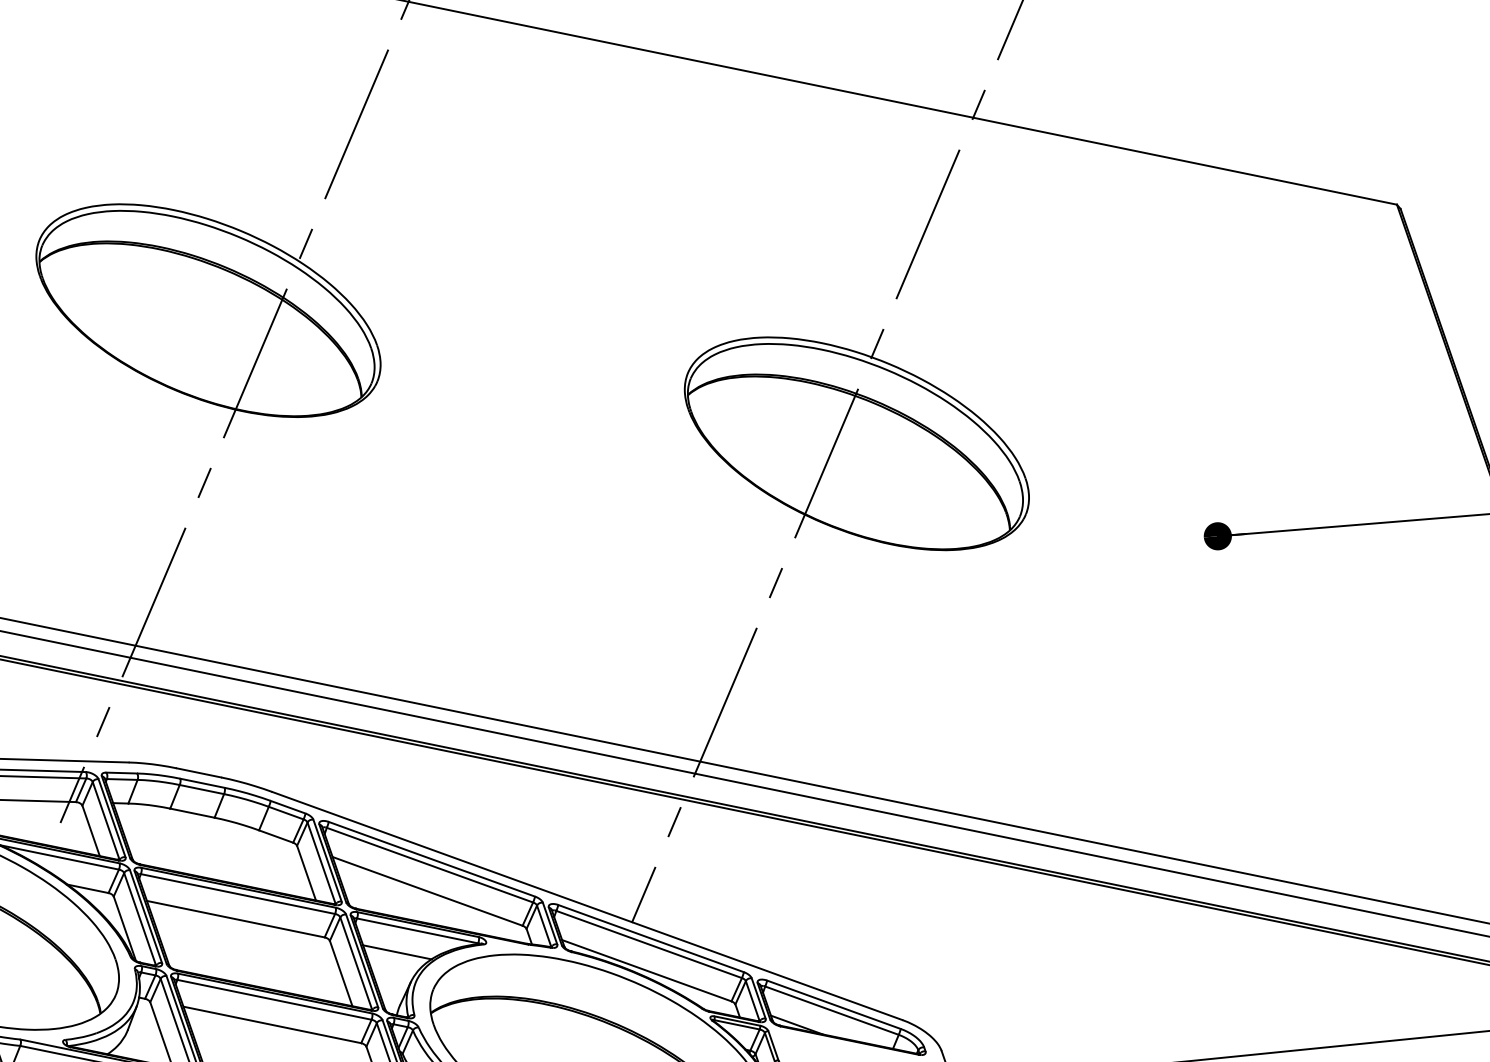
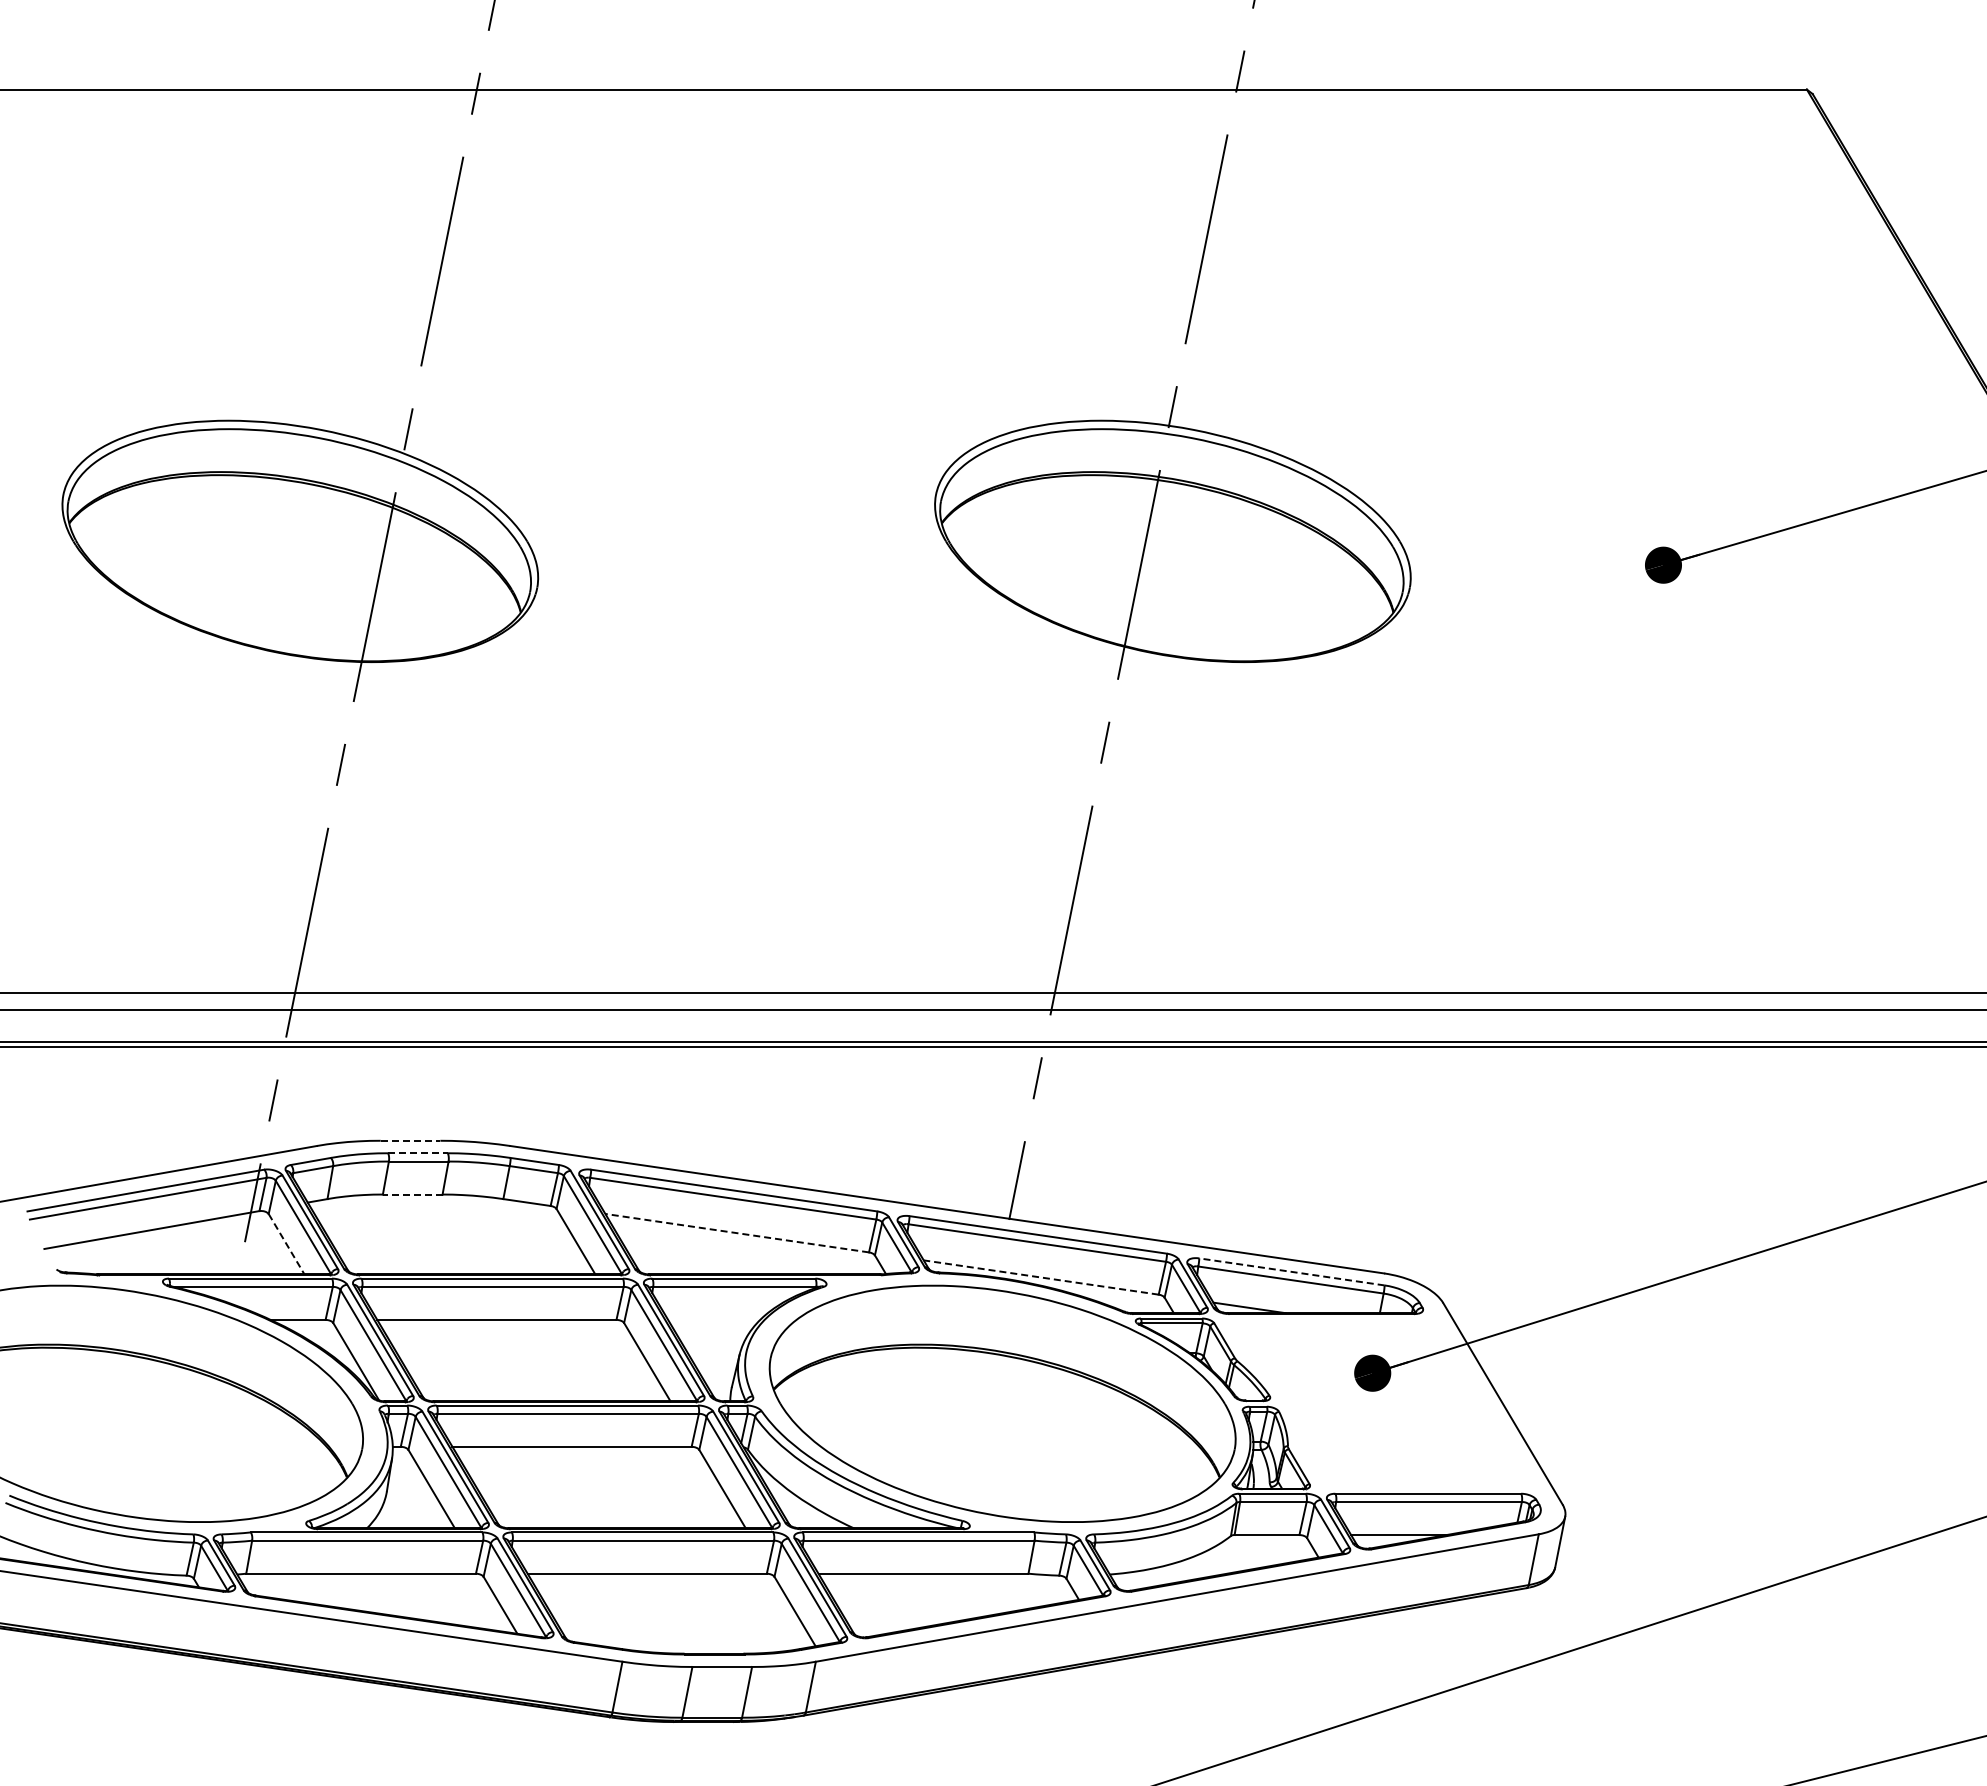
line: (199, 772) -> (410, 1140), solid -> dashed
line: (202, 783) -> (417, 1153), solid -> dashed
line: (192, 813) -> (412, 1194), solid -> dashed
line: (90, 831) -> (286, 1244), solid -> dashed
line: (427, 891) -> (736, 1233), solid -> dashed
line: (397, 952) -> (714, 1319), removed
line: (647, 970) -> (1041, 1277), solid -> dashed
line: (833, 1004) -> (1291, 1271), solid -> dashed

